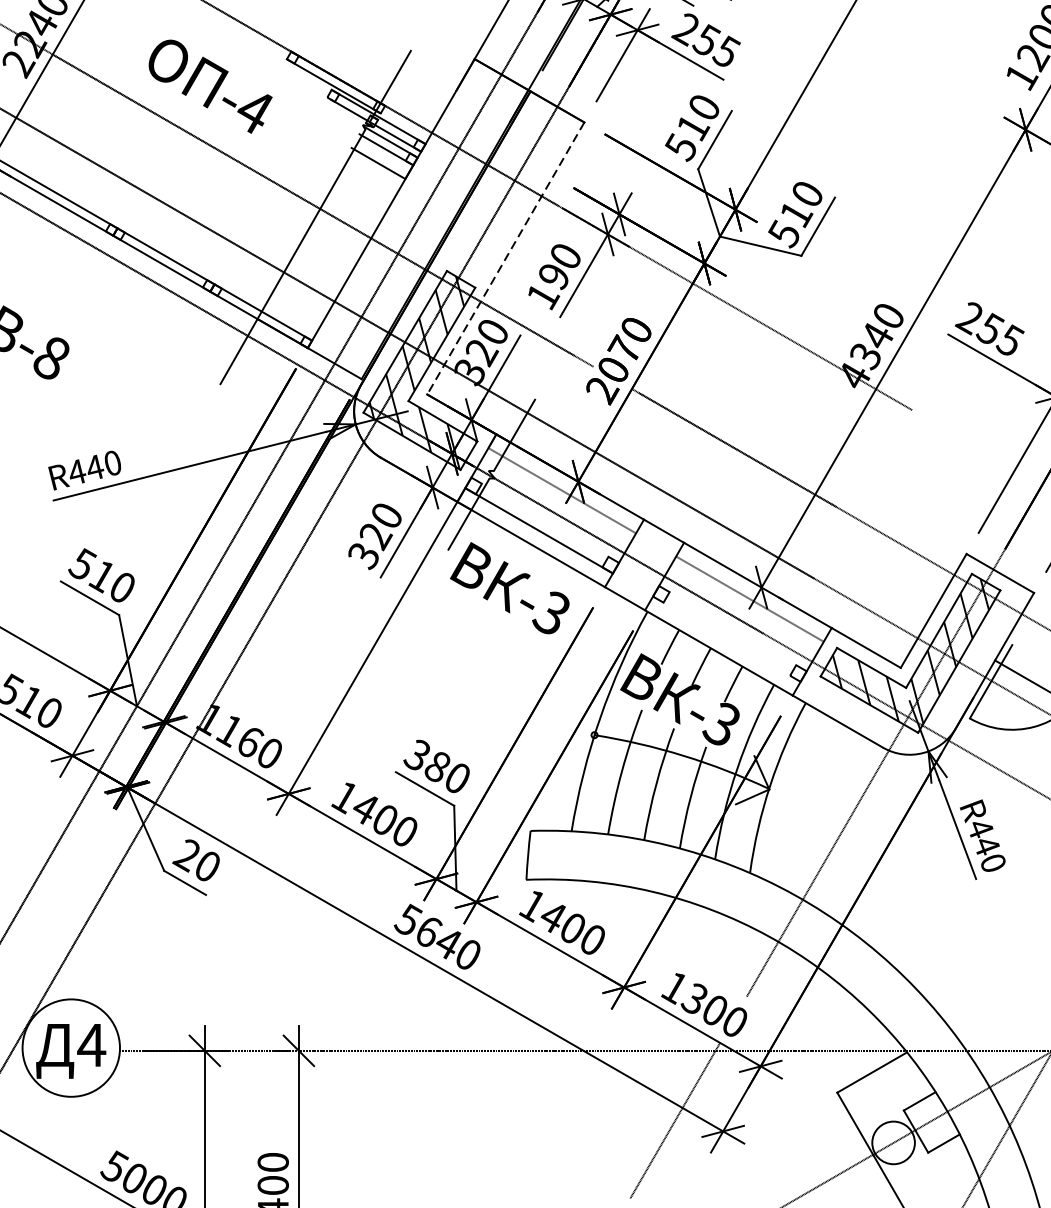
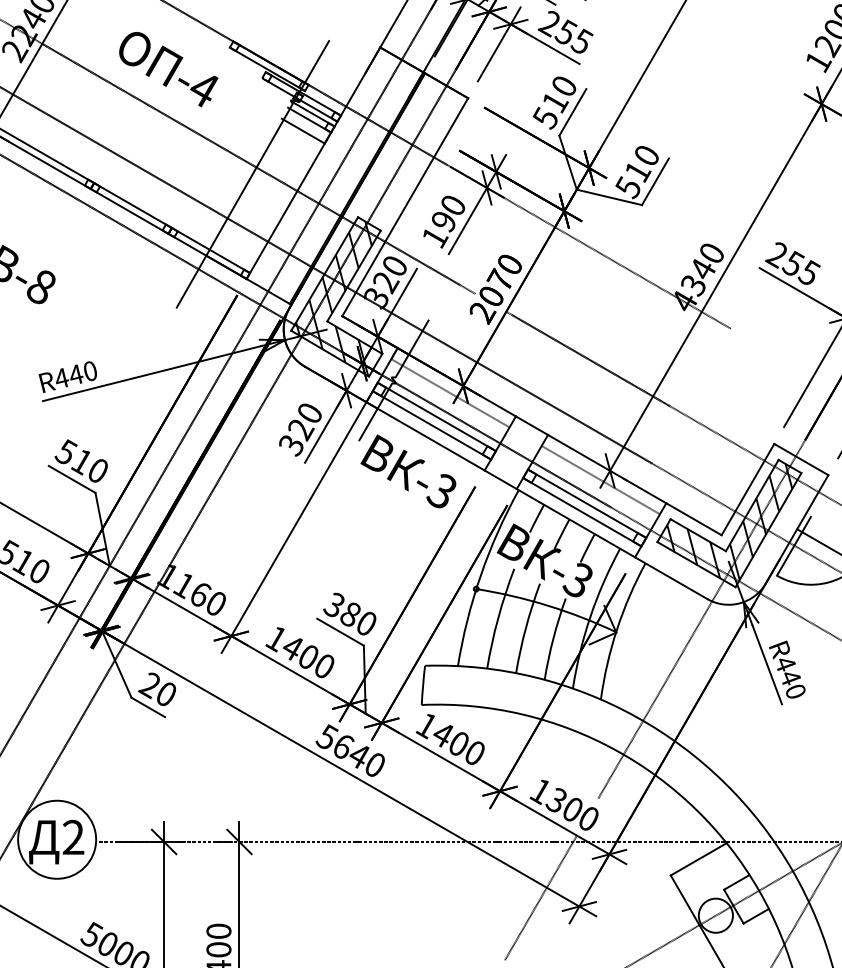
line: (506, 258) -> (405, 207), dashed -> solid
line: (544, 519) -> (436, 416), added
line: (733, 628) -> (587, 503), added
line: (727, 639) -> (582, 512), added
text: (91, 1044) -> (73, 836), 4 -> 2

